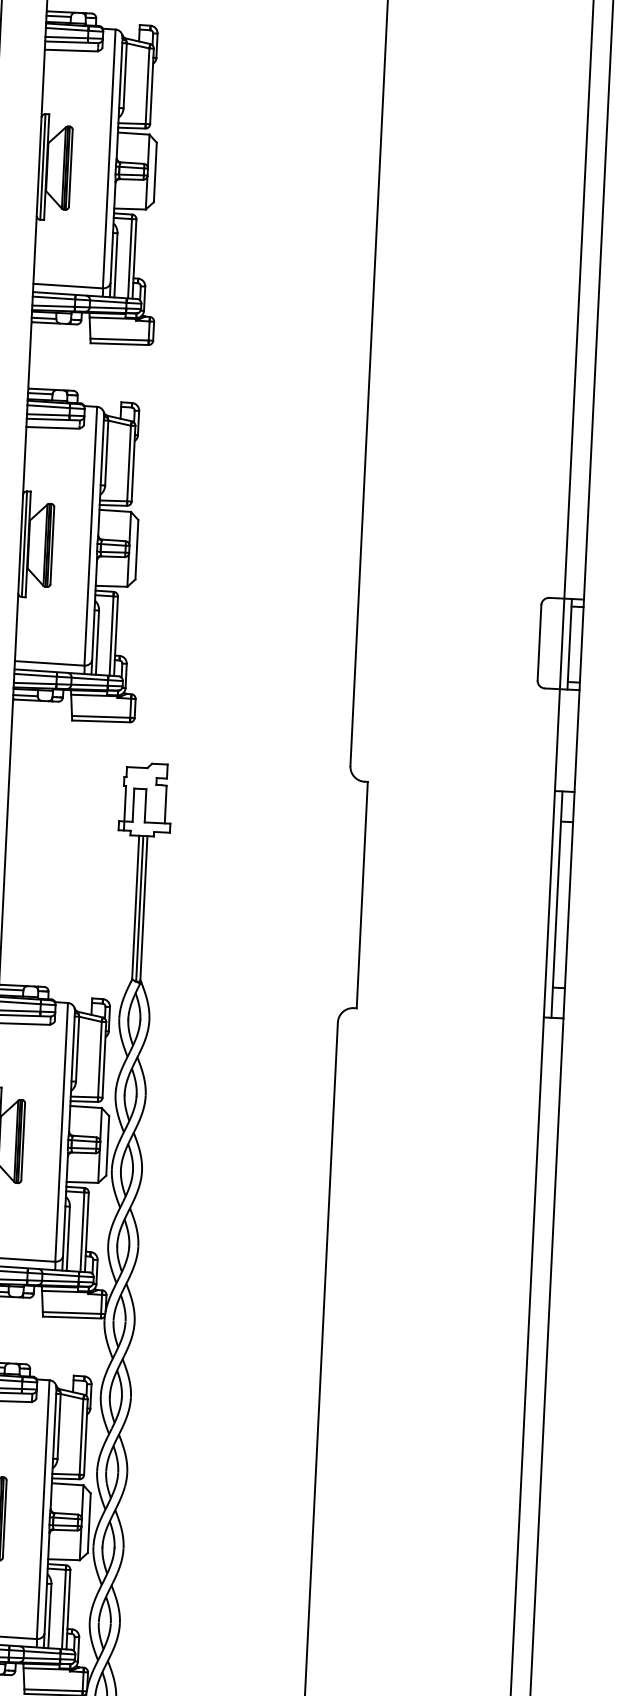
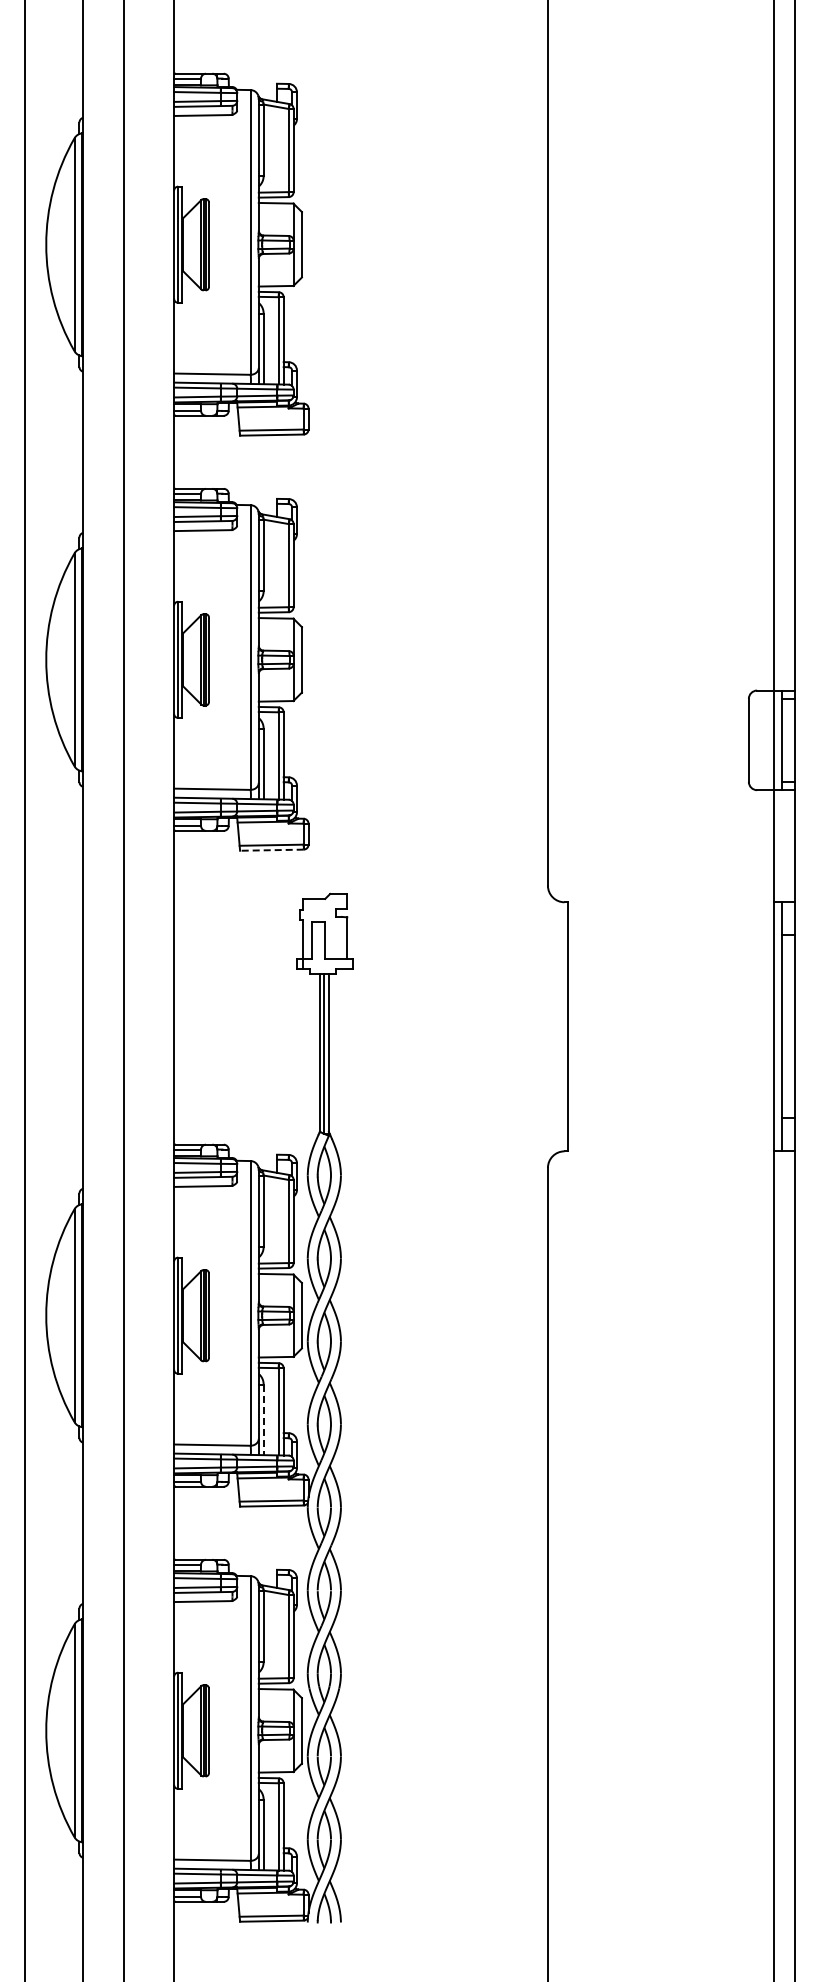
line: (100, 721) -> (271, 850), solid -> dashed
line: (68, 1239) -> (263, 1420), solid -> dashed

